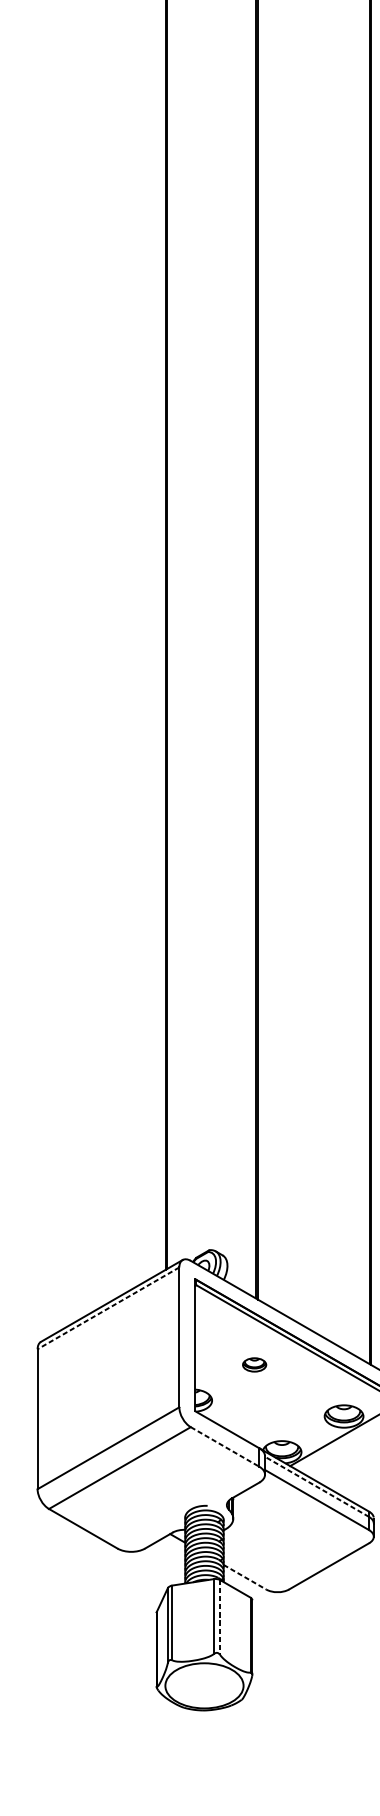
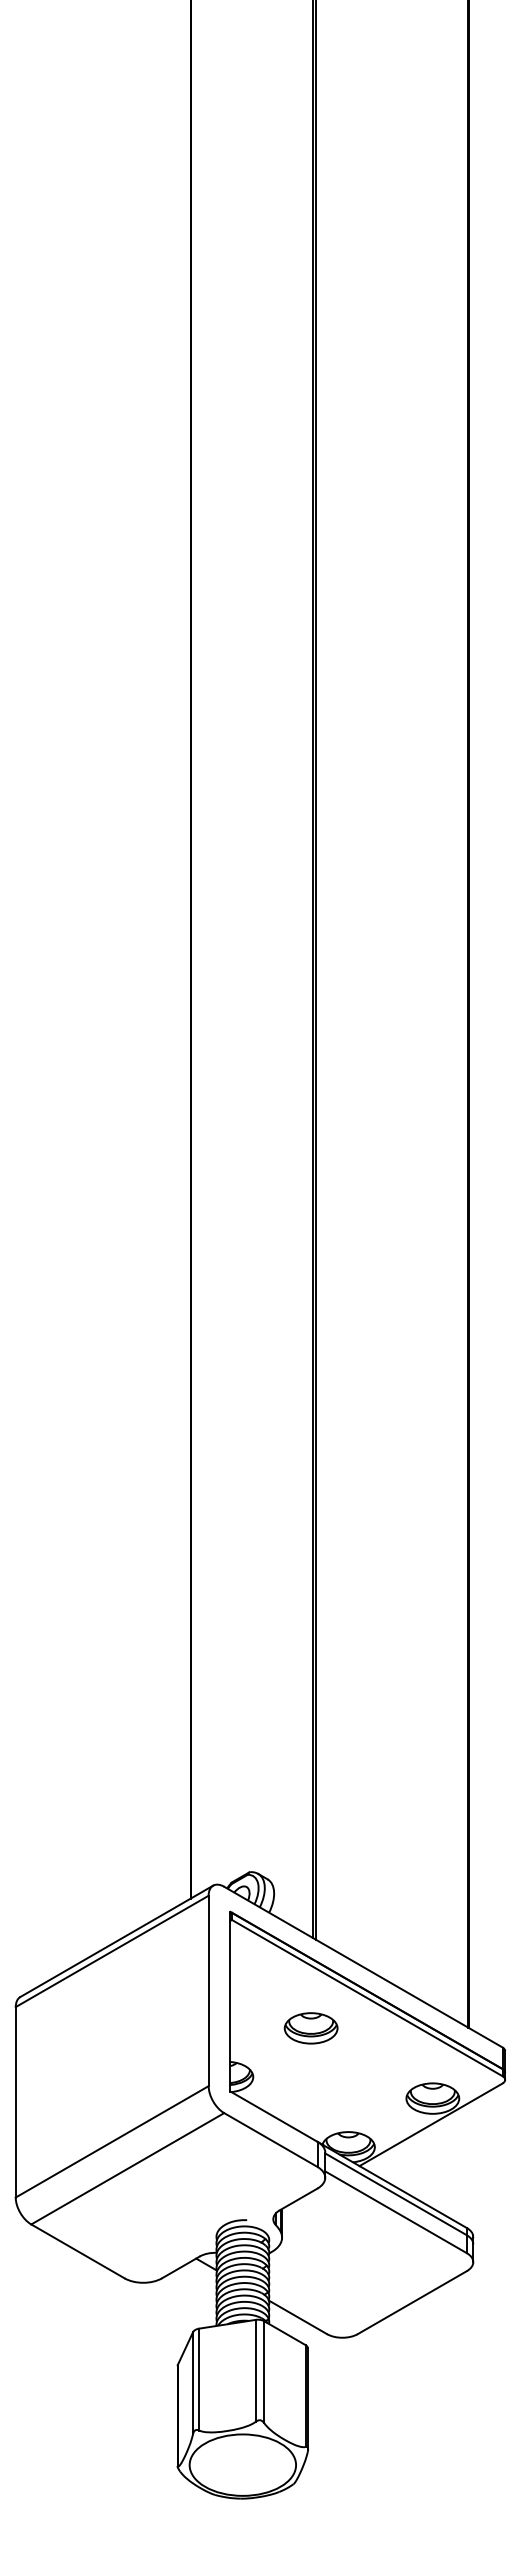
line: (107, 1308) -> (111, 1951), dashed -> solid
part: (254, 1365) -> (310, 2028), size x1.67
line: (224, 1447) -> (270, 2140), dashed -> solid
line: (317, 1486) -> (396, 2194), dashed -> solid
line: (245, 1577) -> (298, 2317), dashed -> solid
line: (220, 1617) -> (264, 2372), dashed -> solid

